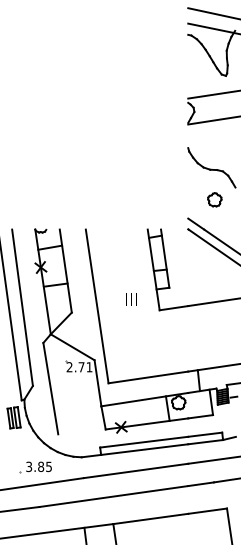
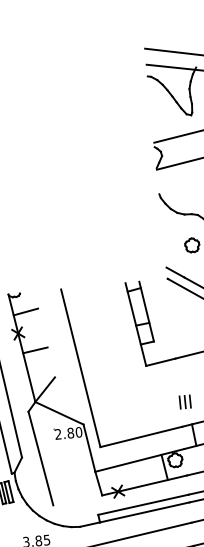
line: (65, 270) -> (44, 334), removed
text: (131, 299) -> (185, 402), moved
text: (85, 367) -> (74, 433), 2.71 -> 2.80

